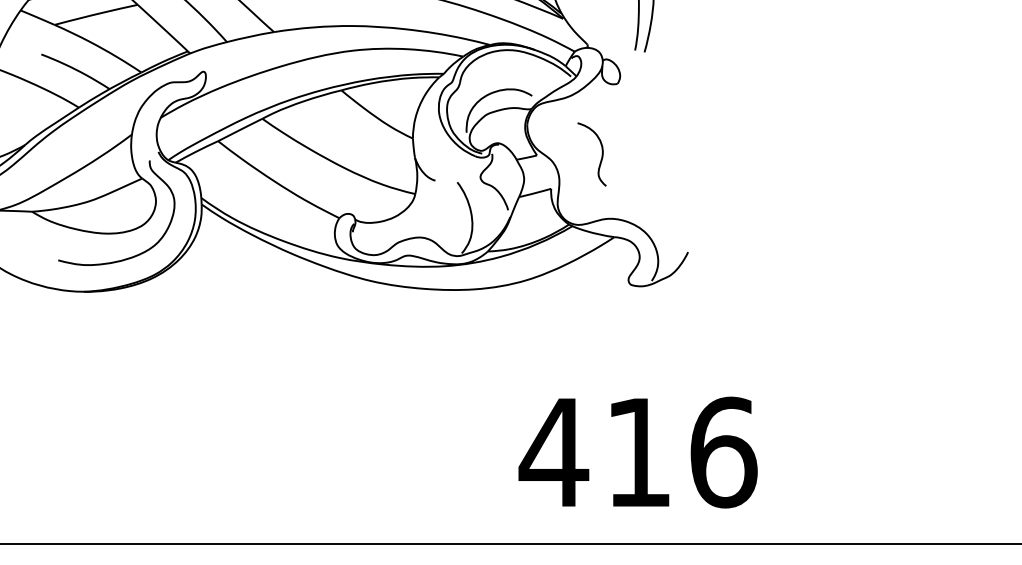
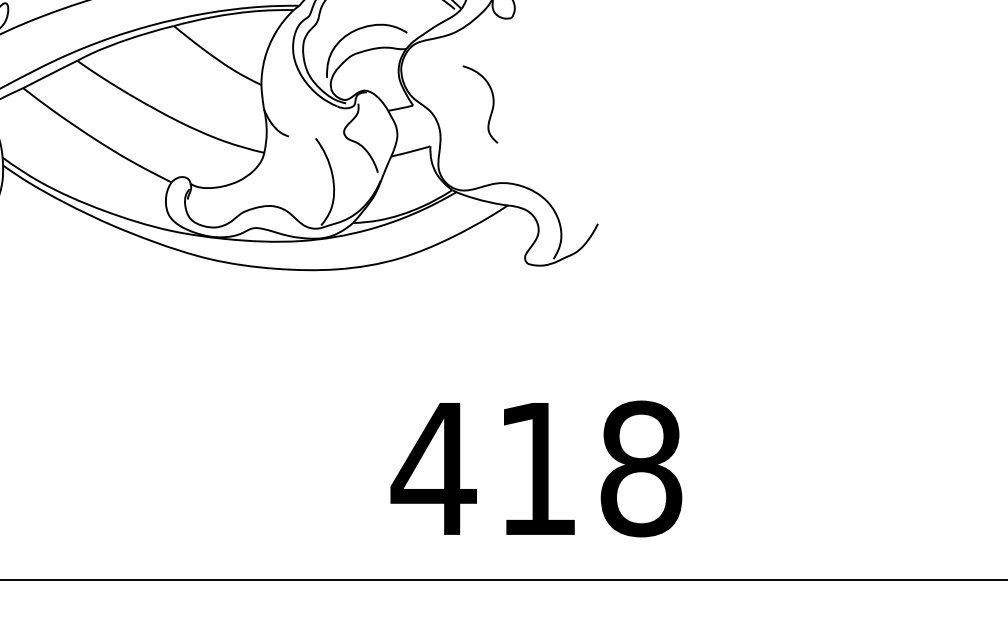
text: (723, 452) -> (641, 468), 416 -> 418

